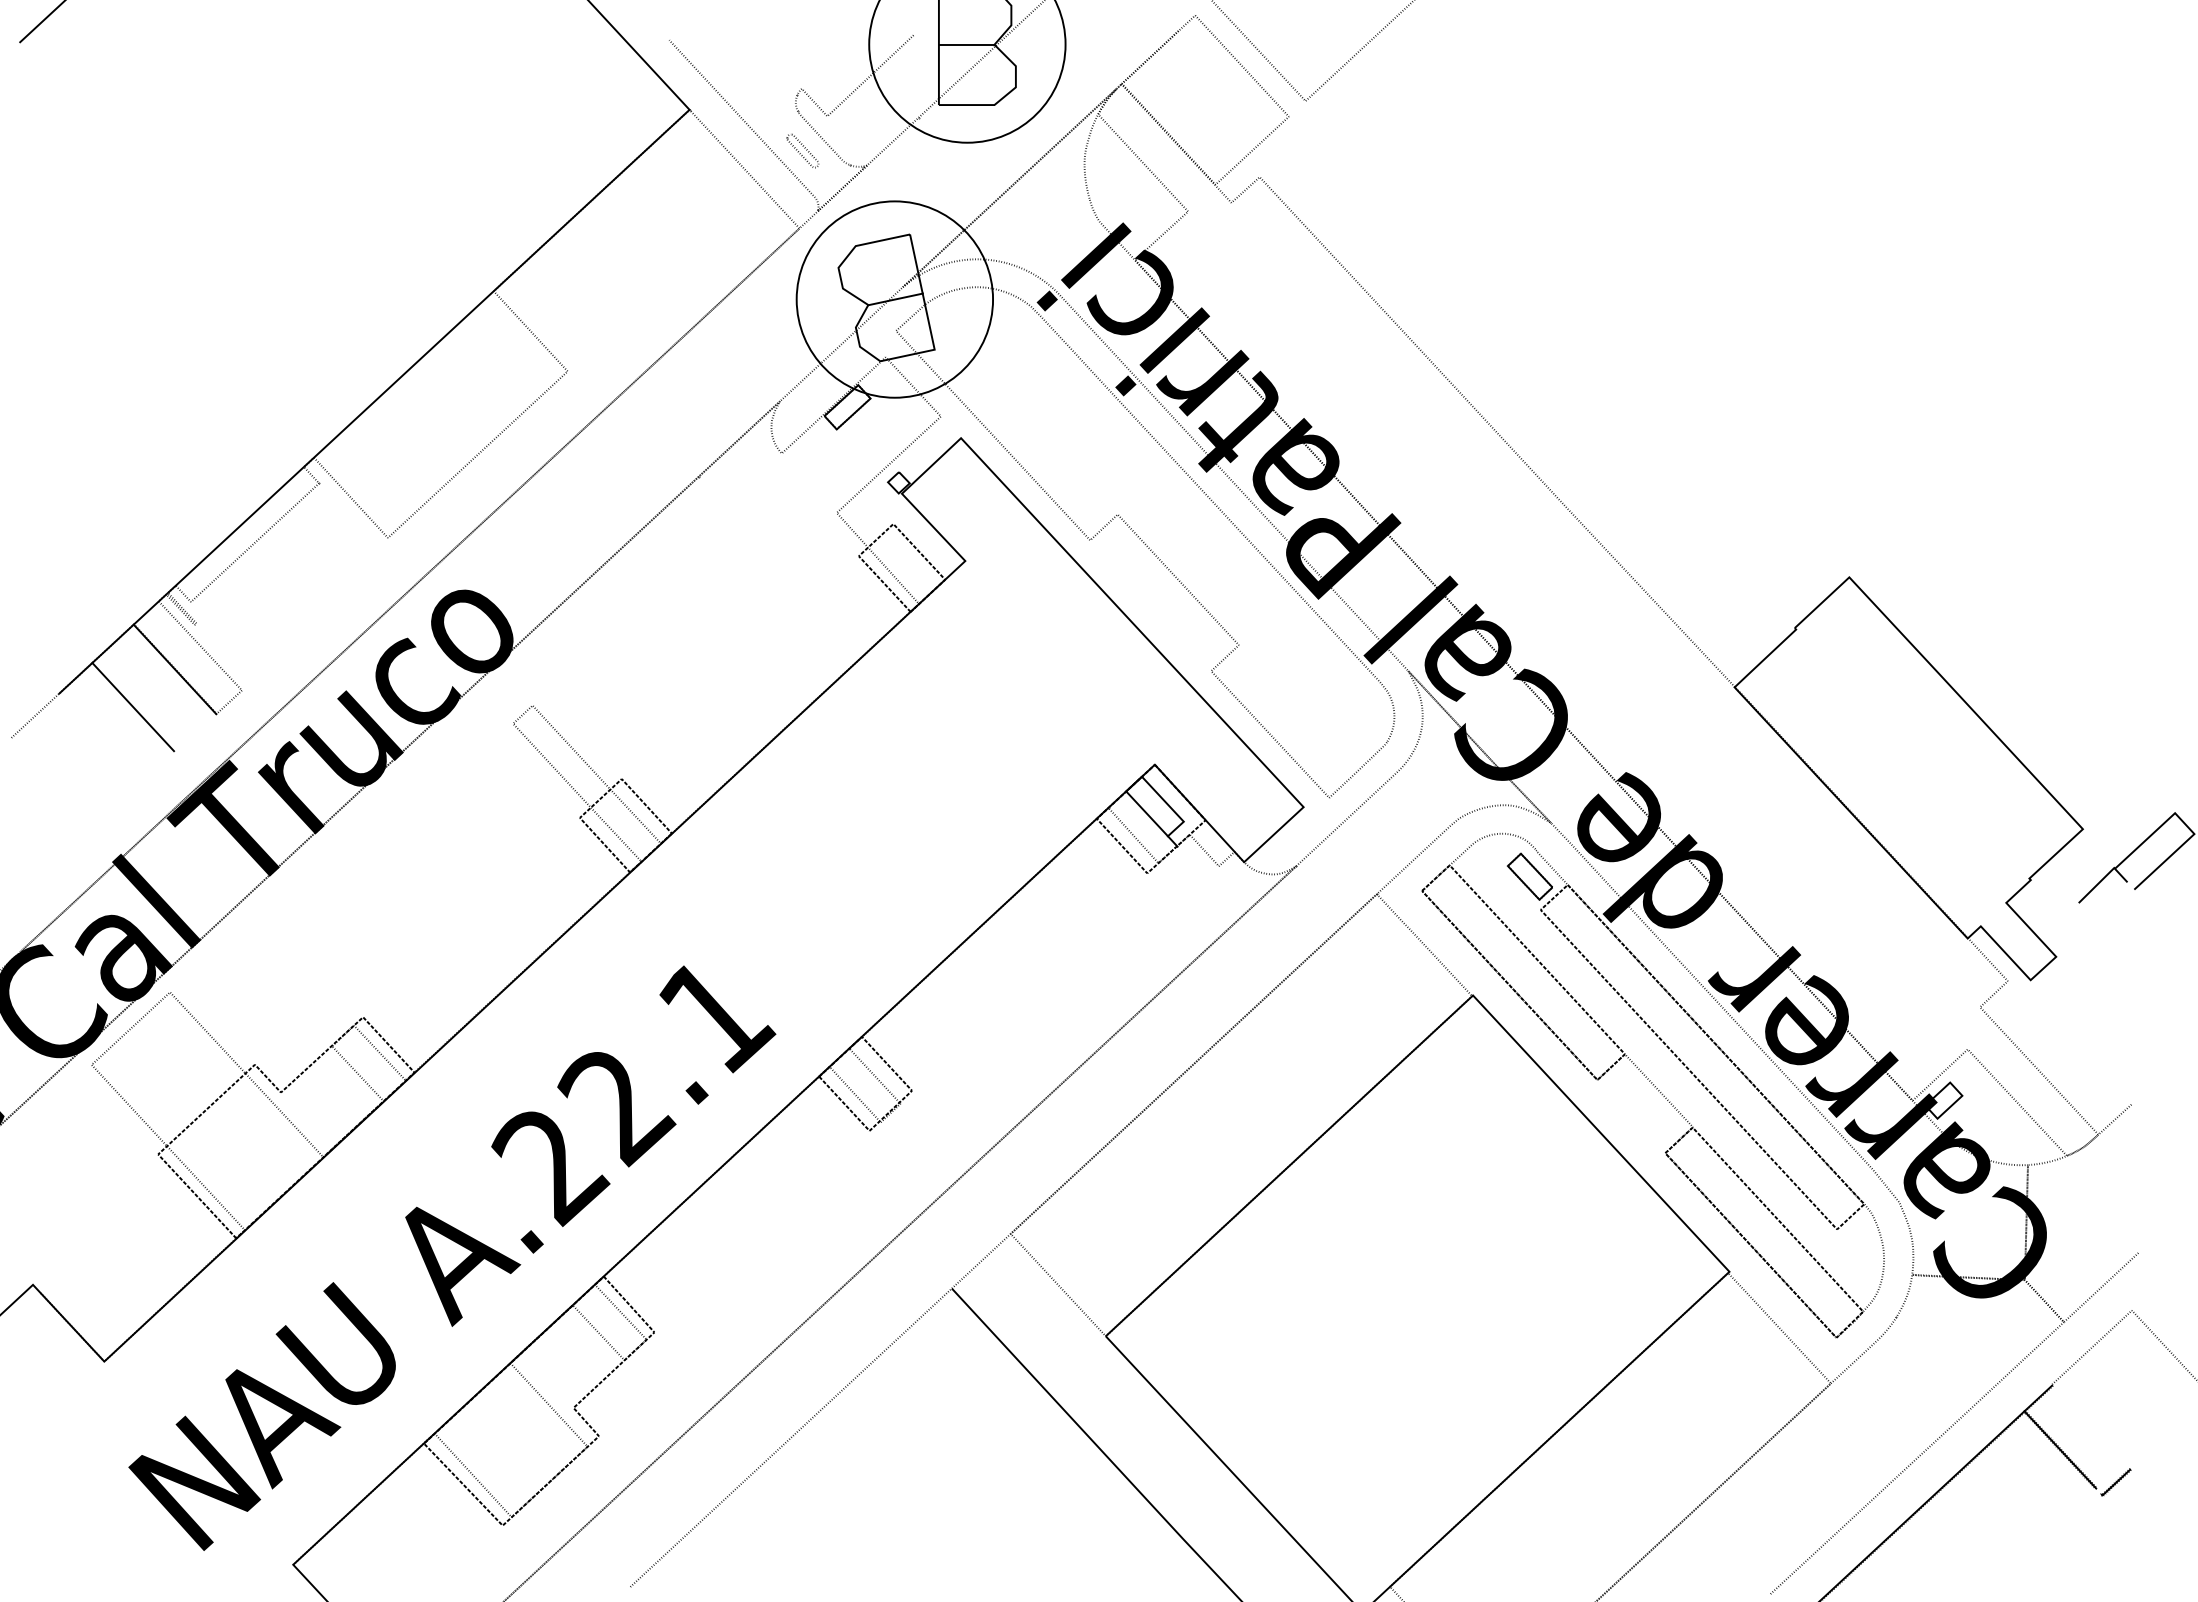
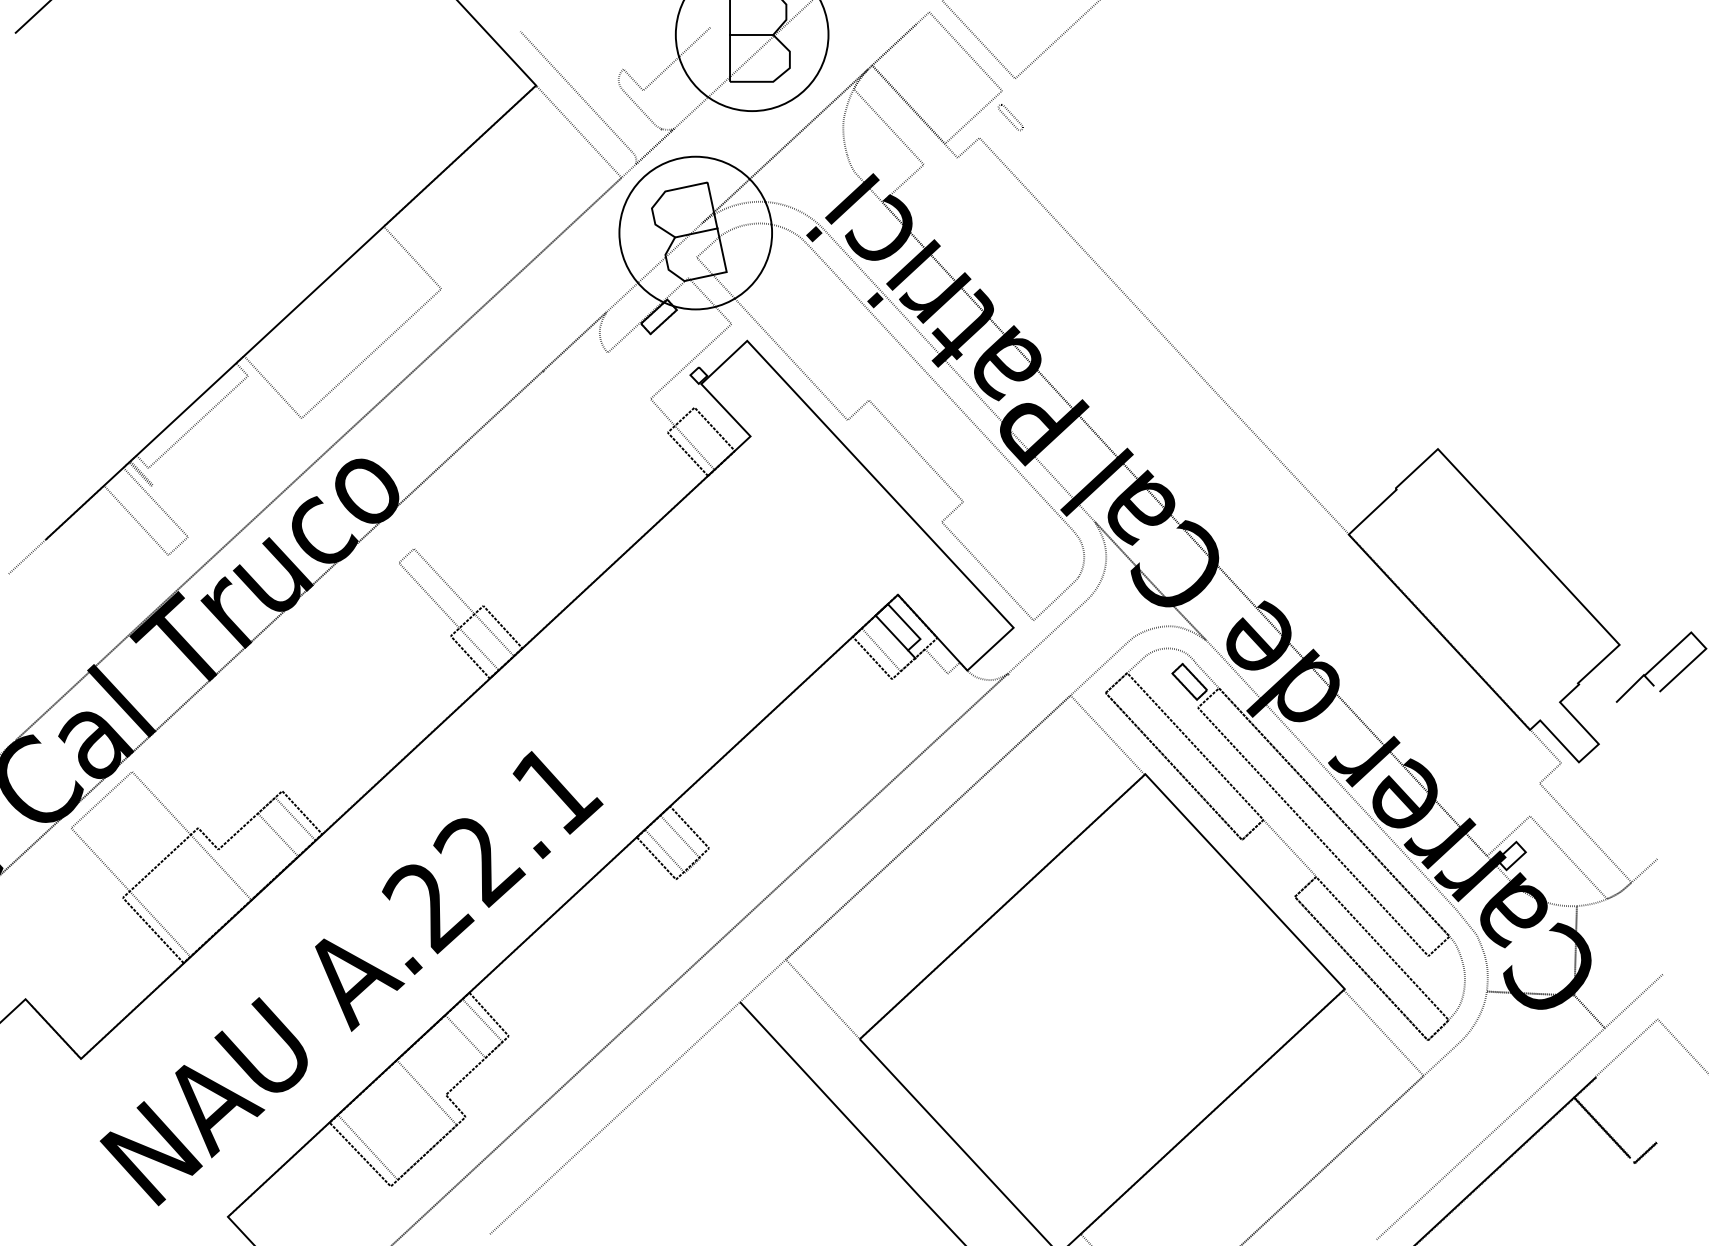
part: (802, 150) -> (1010, 117), moved
line: (174, 669) -> (135, 520), removed
line: (133, 706) -> (103, 549), removed

